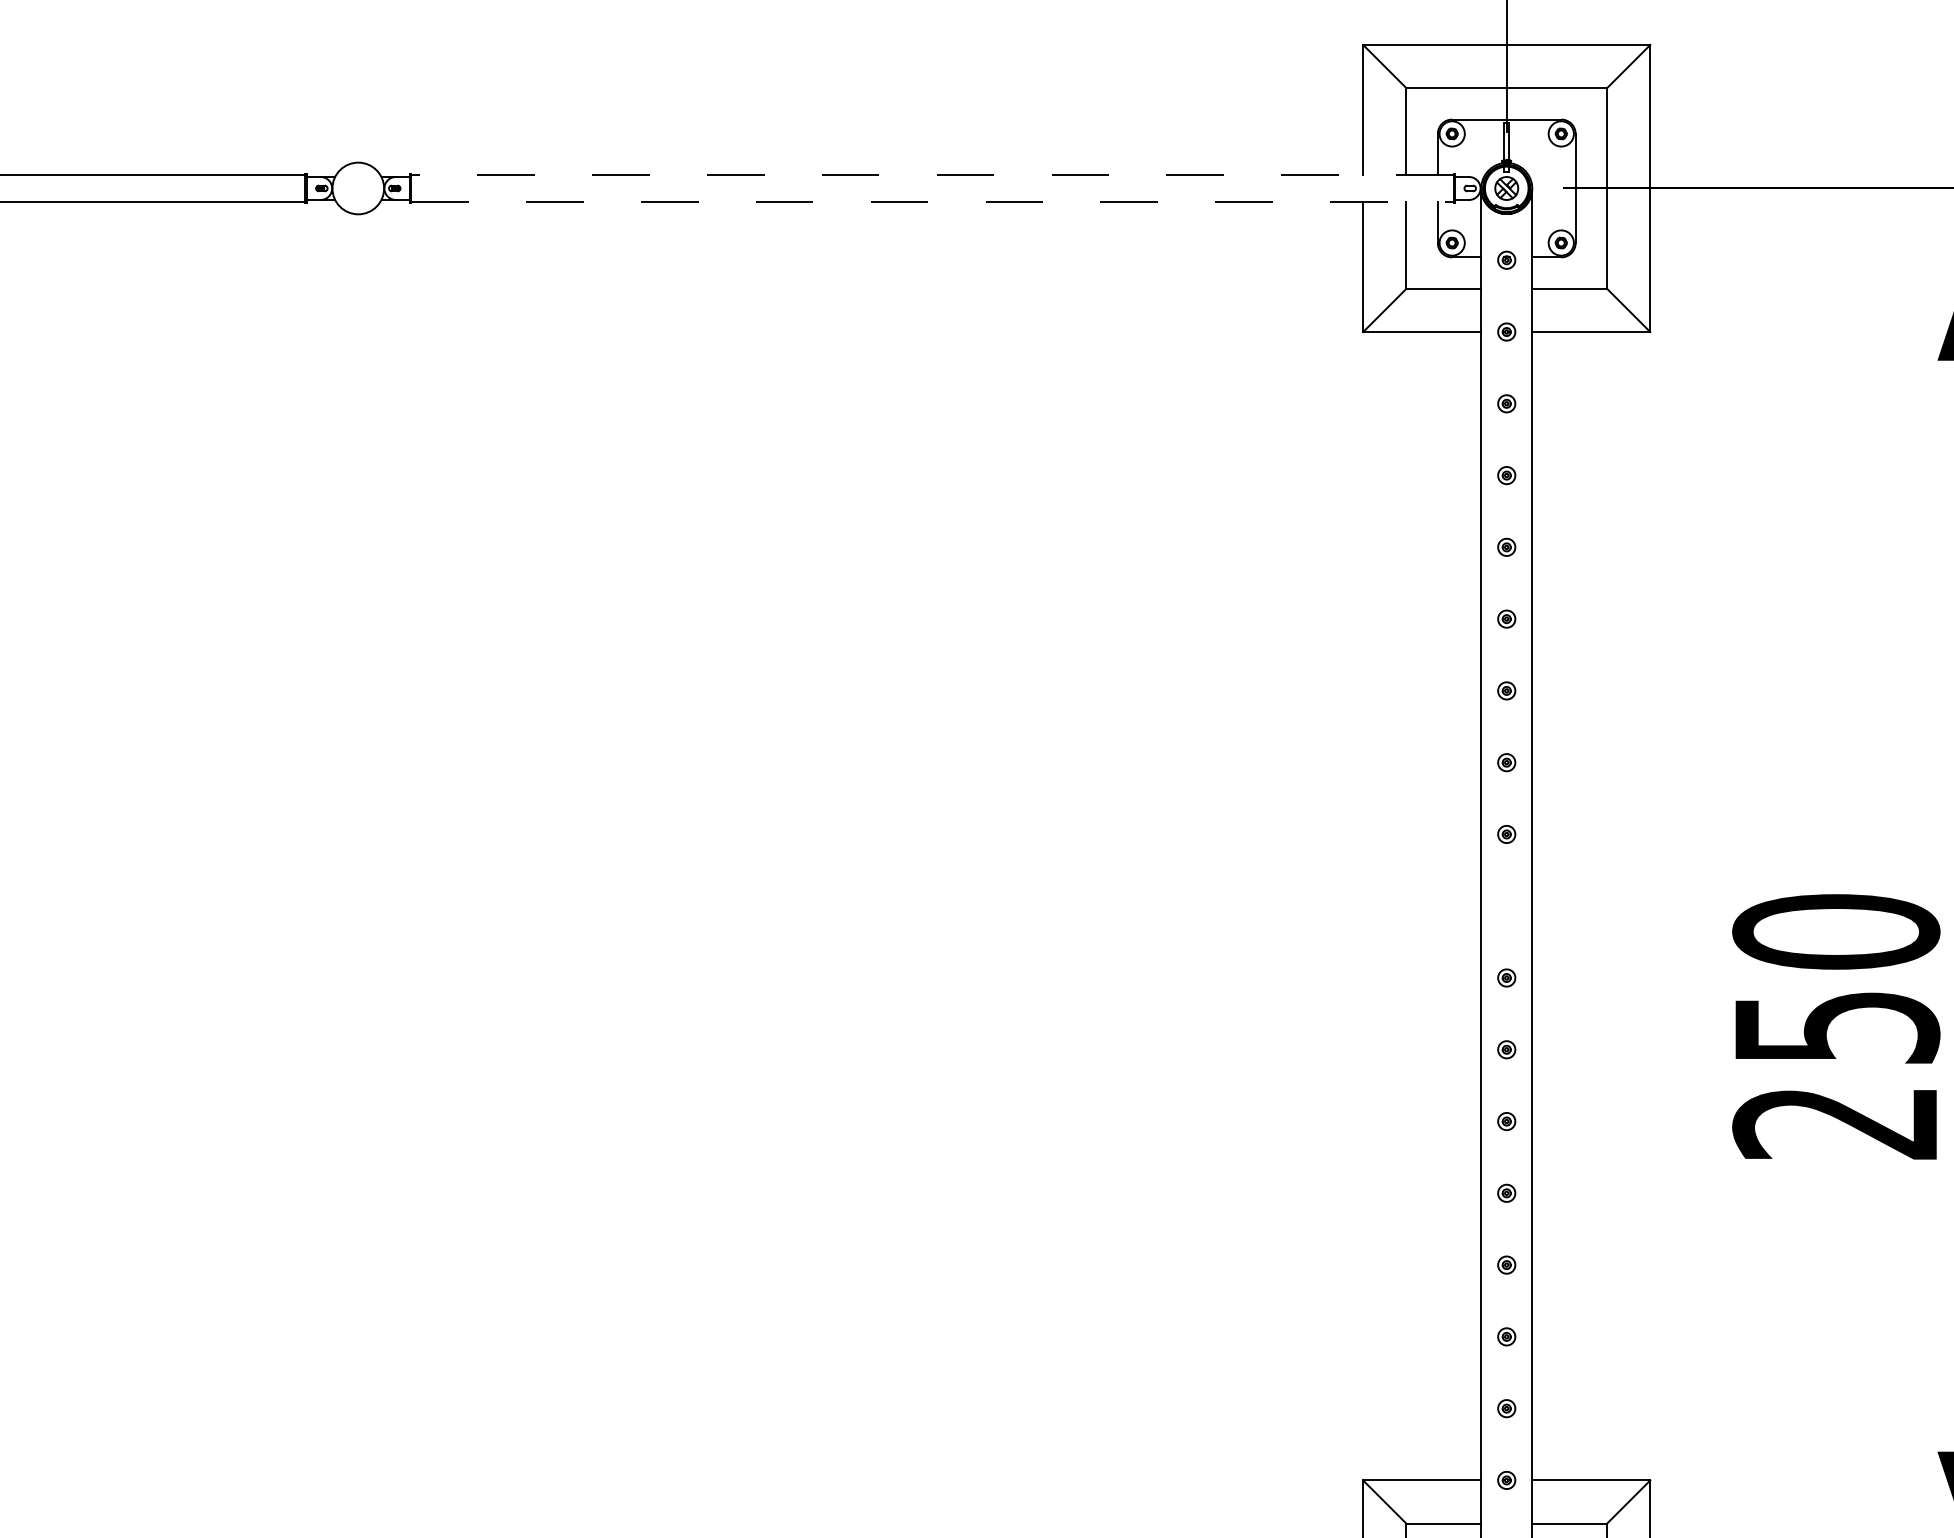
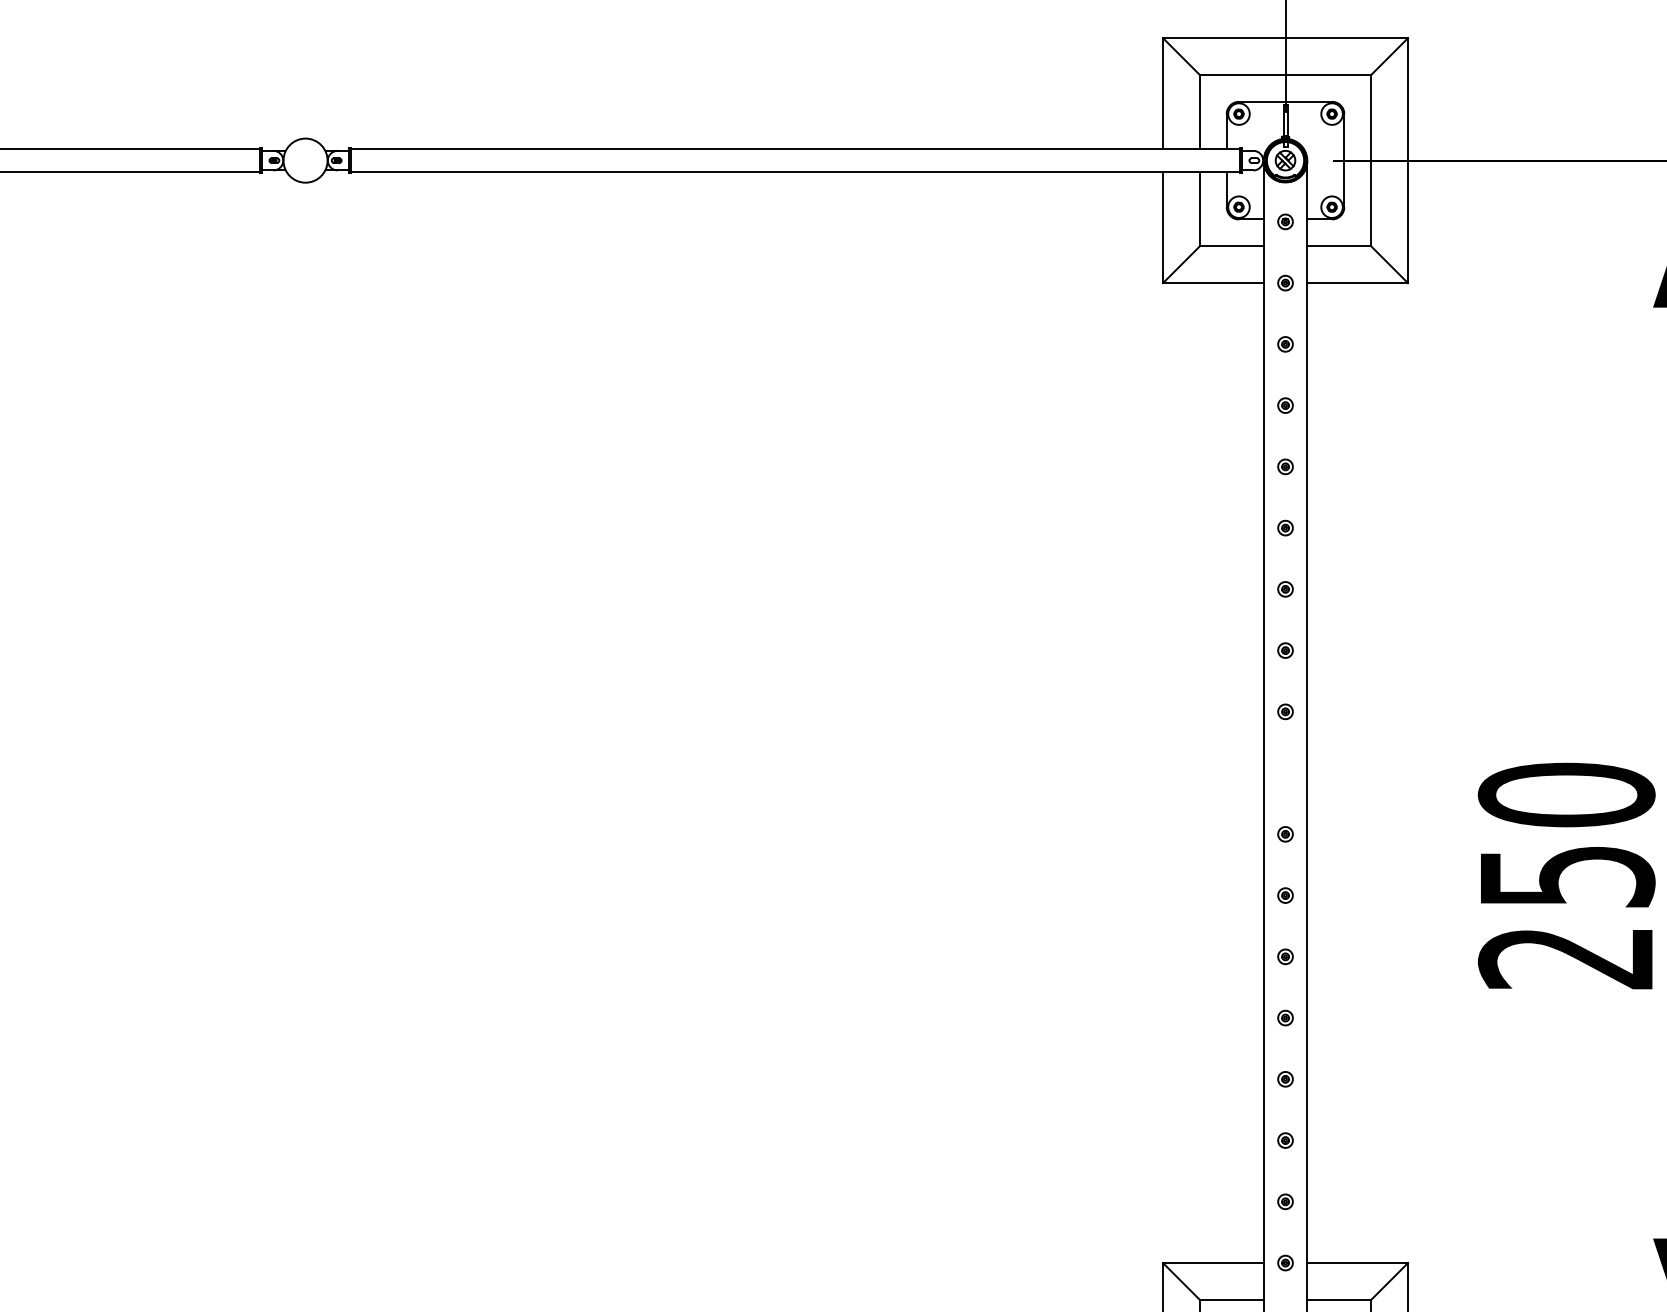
line: (932, 174) -> (795, 148), dashed -> solid
line: (933, 202) -> (796, 172), dashed -> solid

